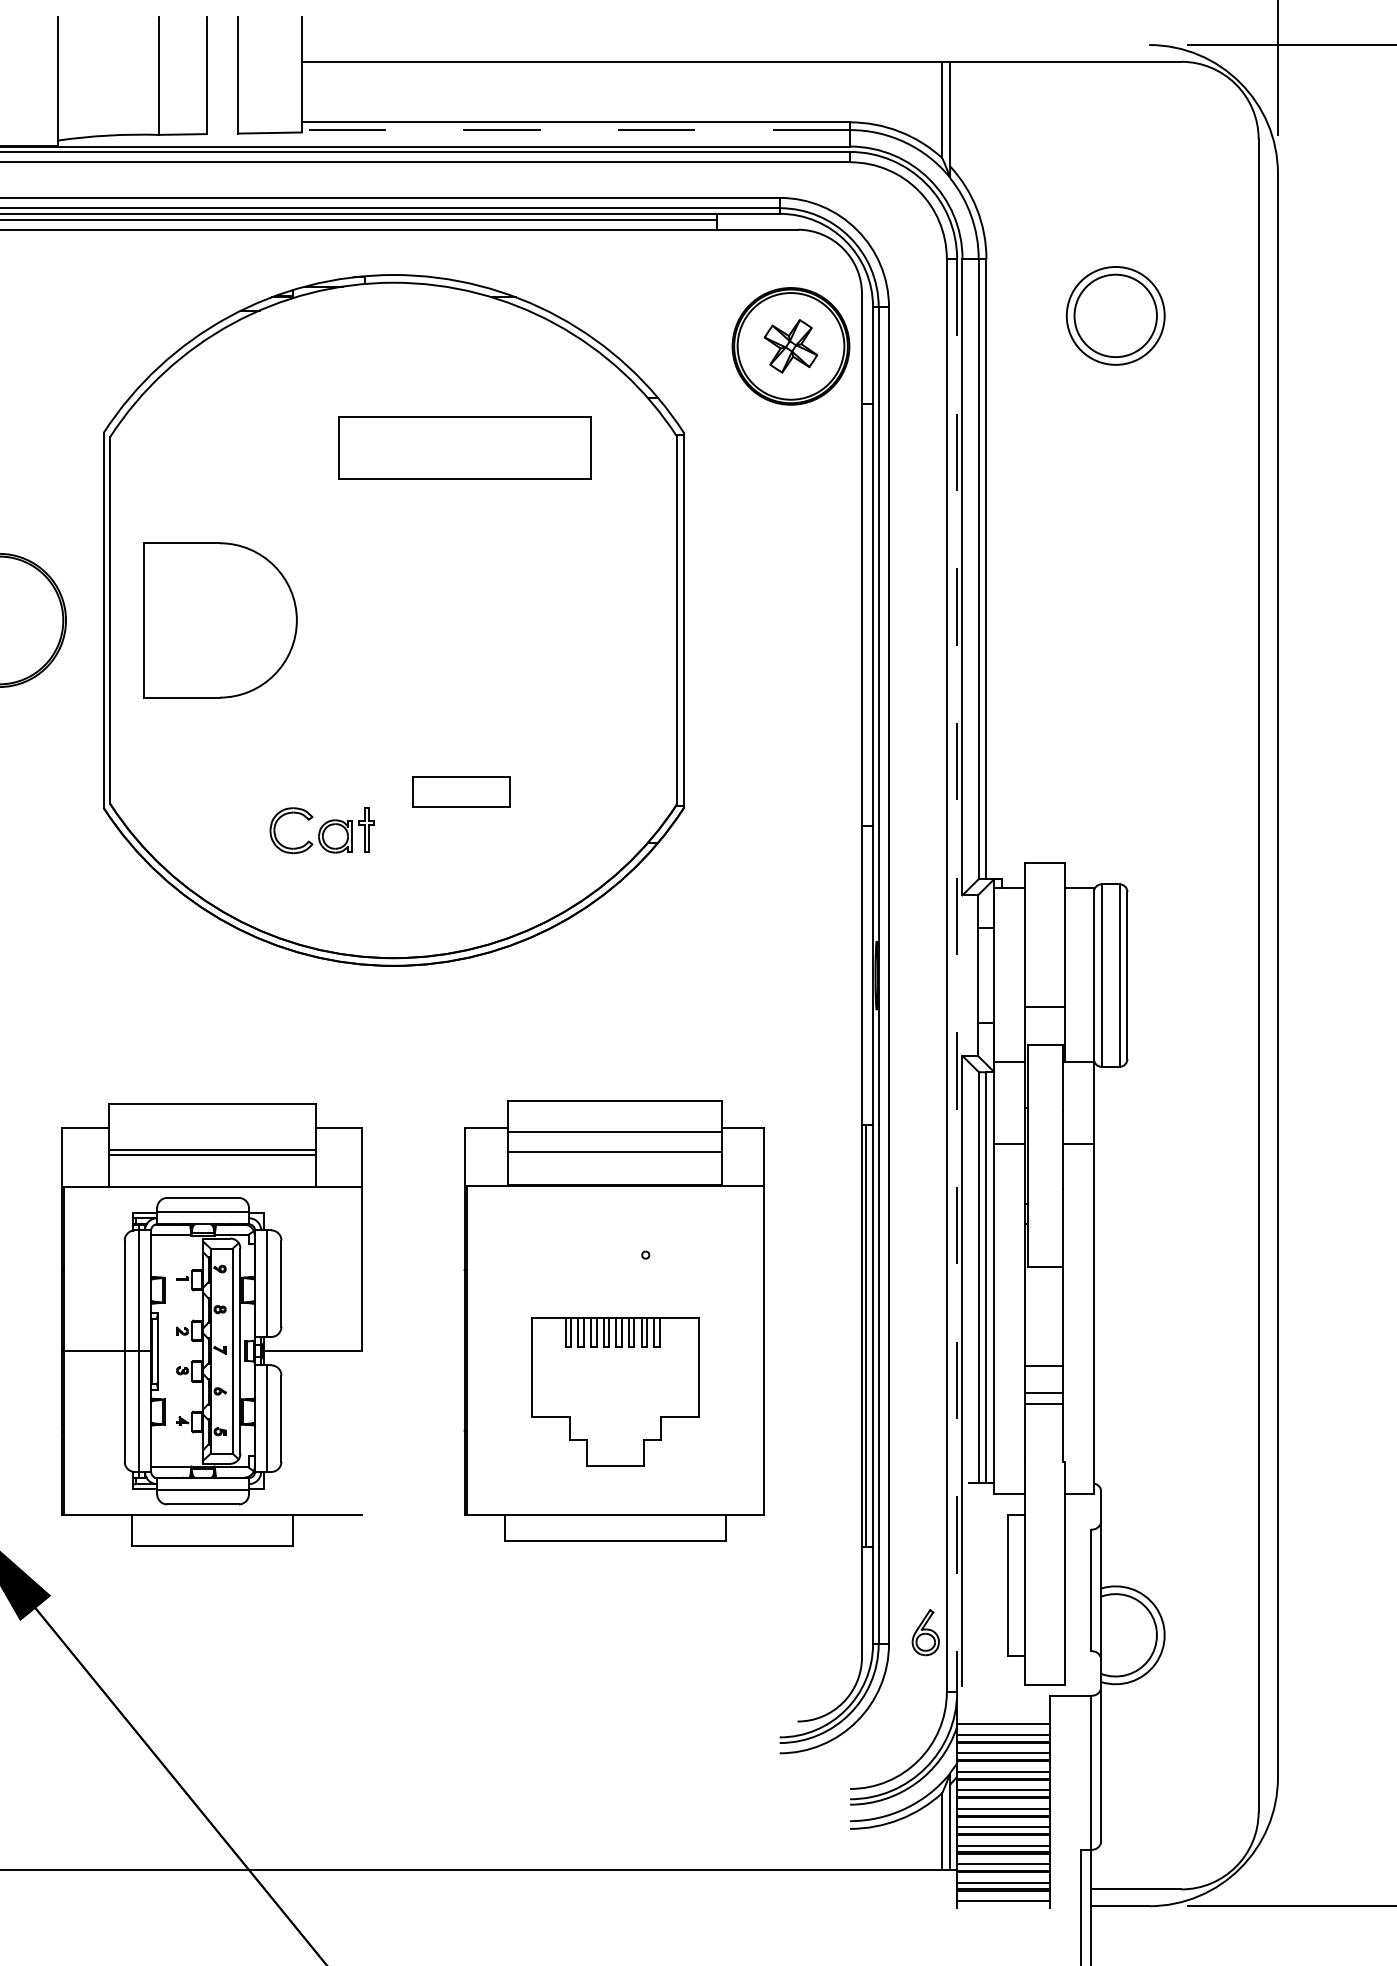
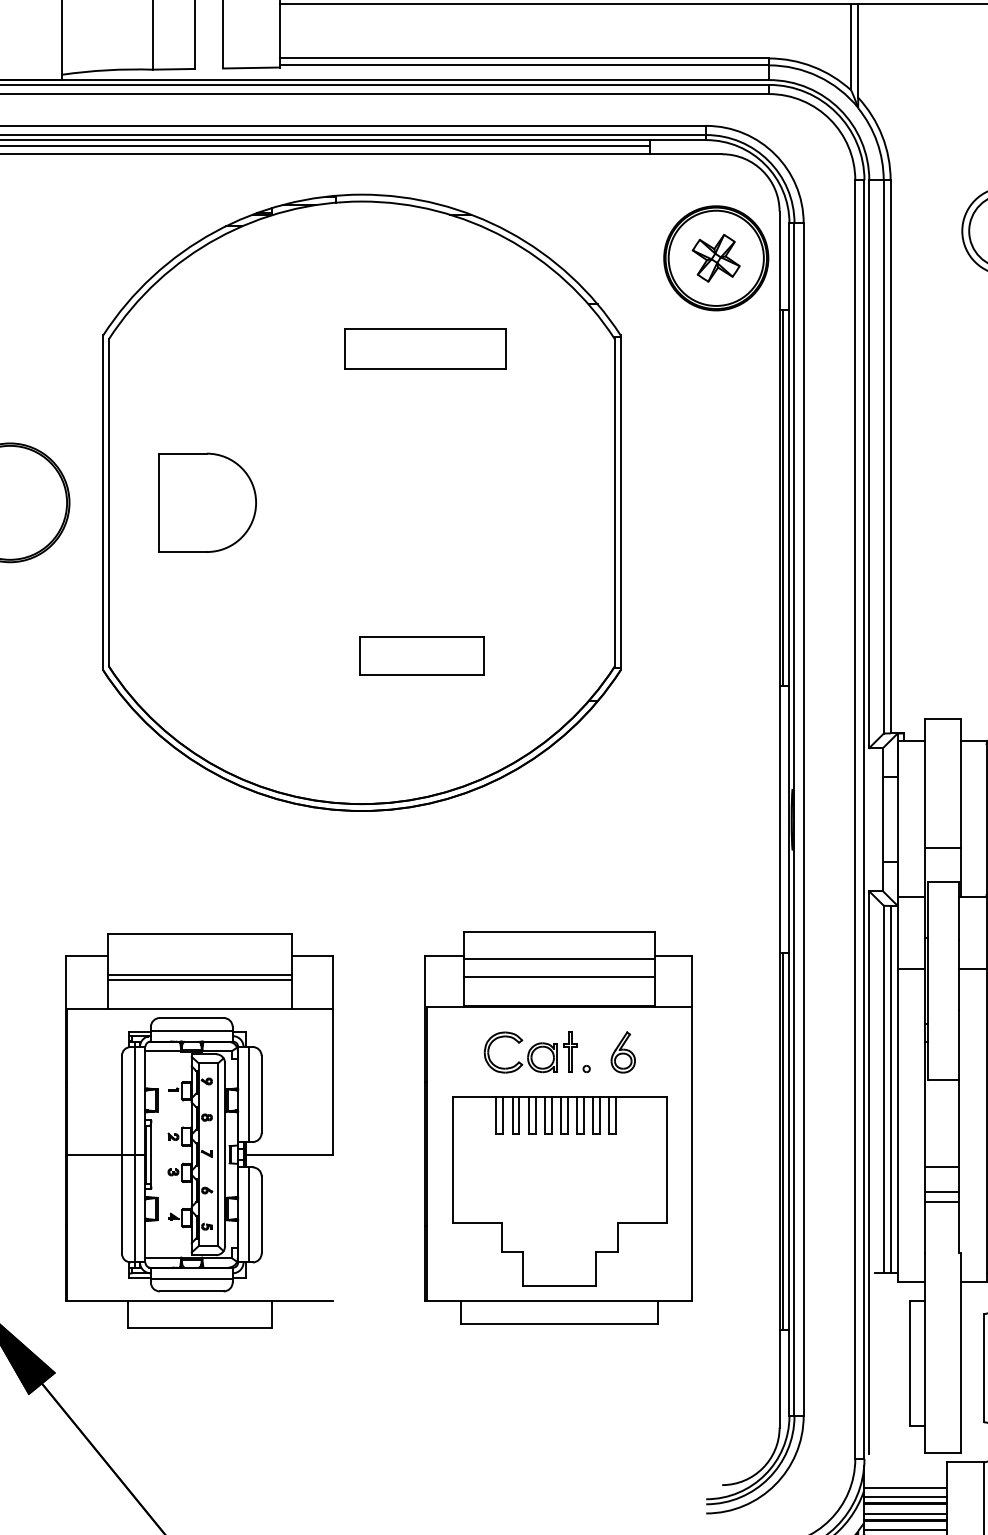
line: (575, 130) -> (524, 65), dashed -> solid
part: (464, 447) -> (424, 348), size x0.71
line: (865, 614) -> (782, 497), added
part: (220, 620) -> (207, 502), size x0.71
part: (460, 791) -> (421, 655), size x1.43
part: (321, 830) -> (530, 1052), moved
line: (957, 975) -> (864, 819), dashed -> solid
part: (615, 1391) -> (559, 1190), size x1.43
part: (925, 1632) -> (623, 1052), moved

